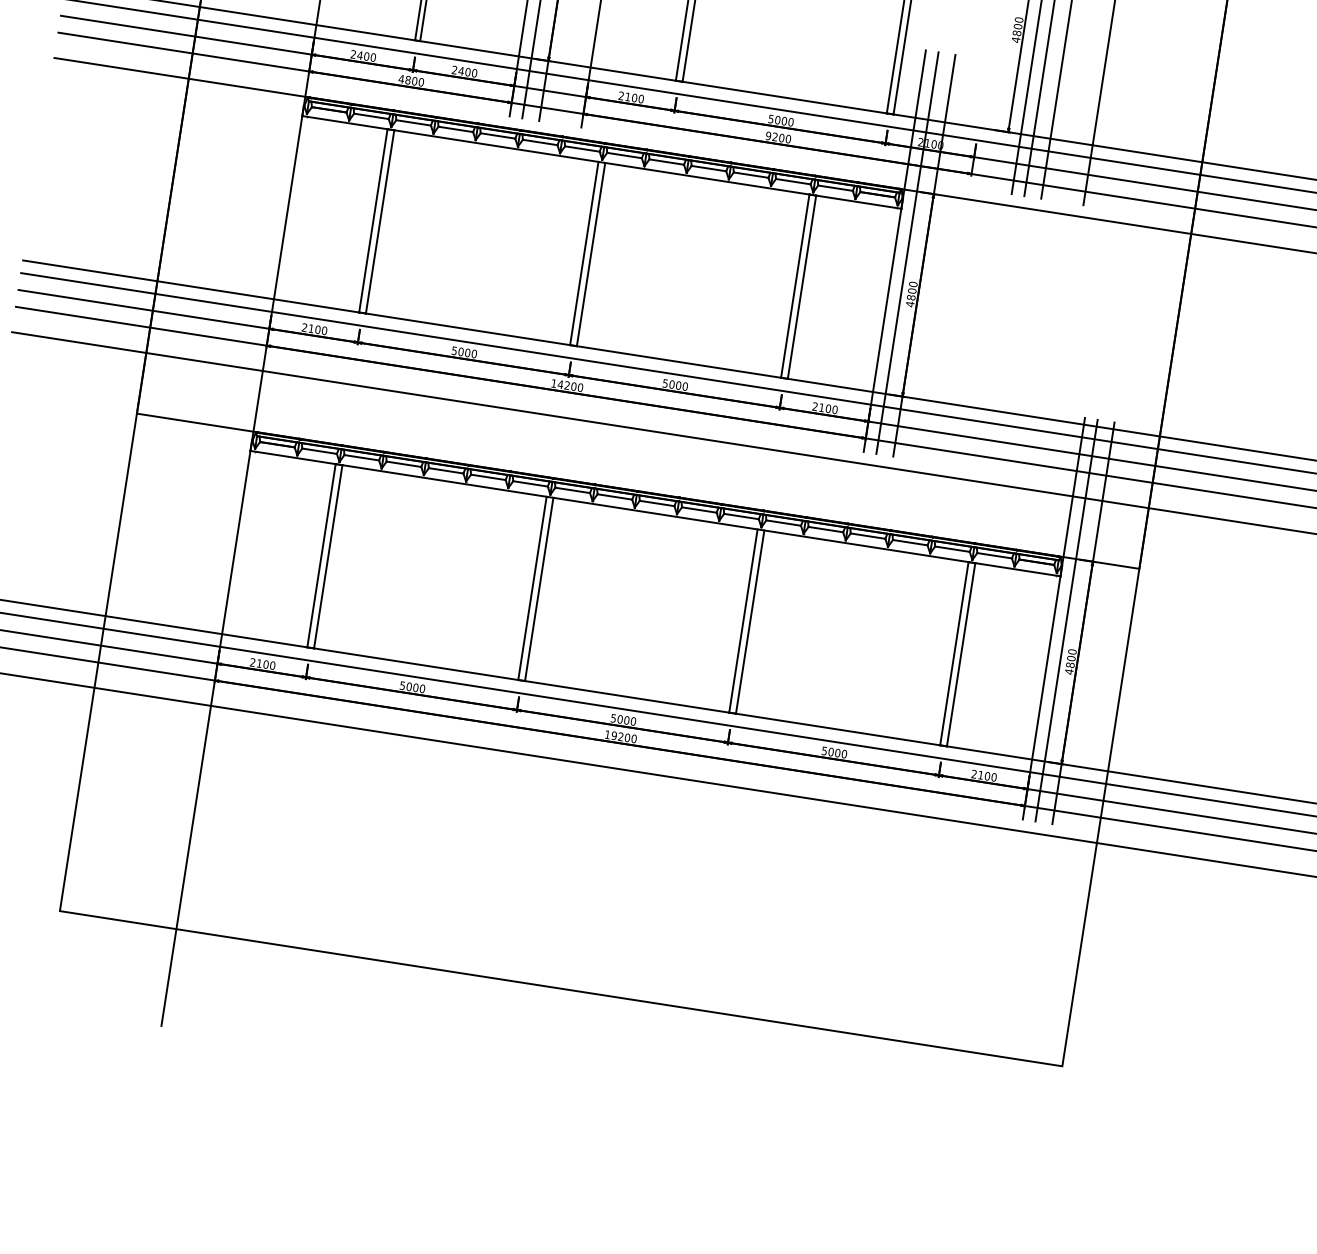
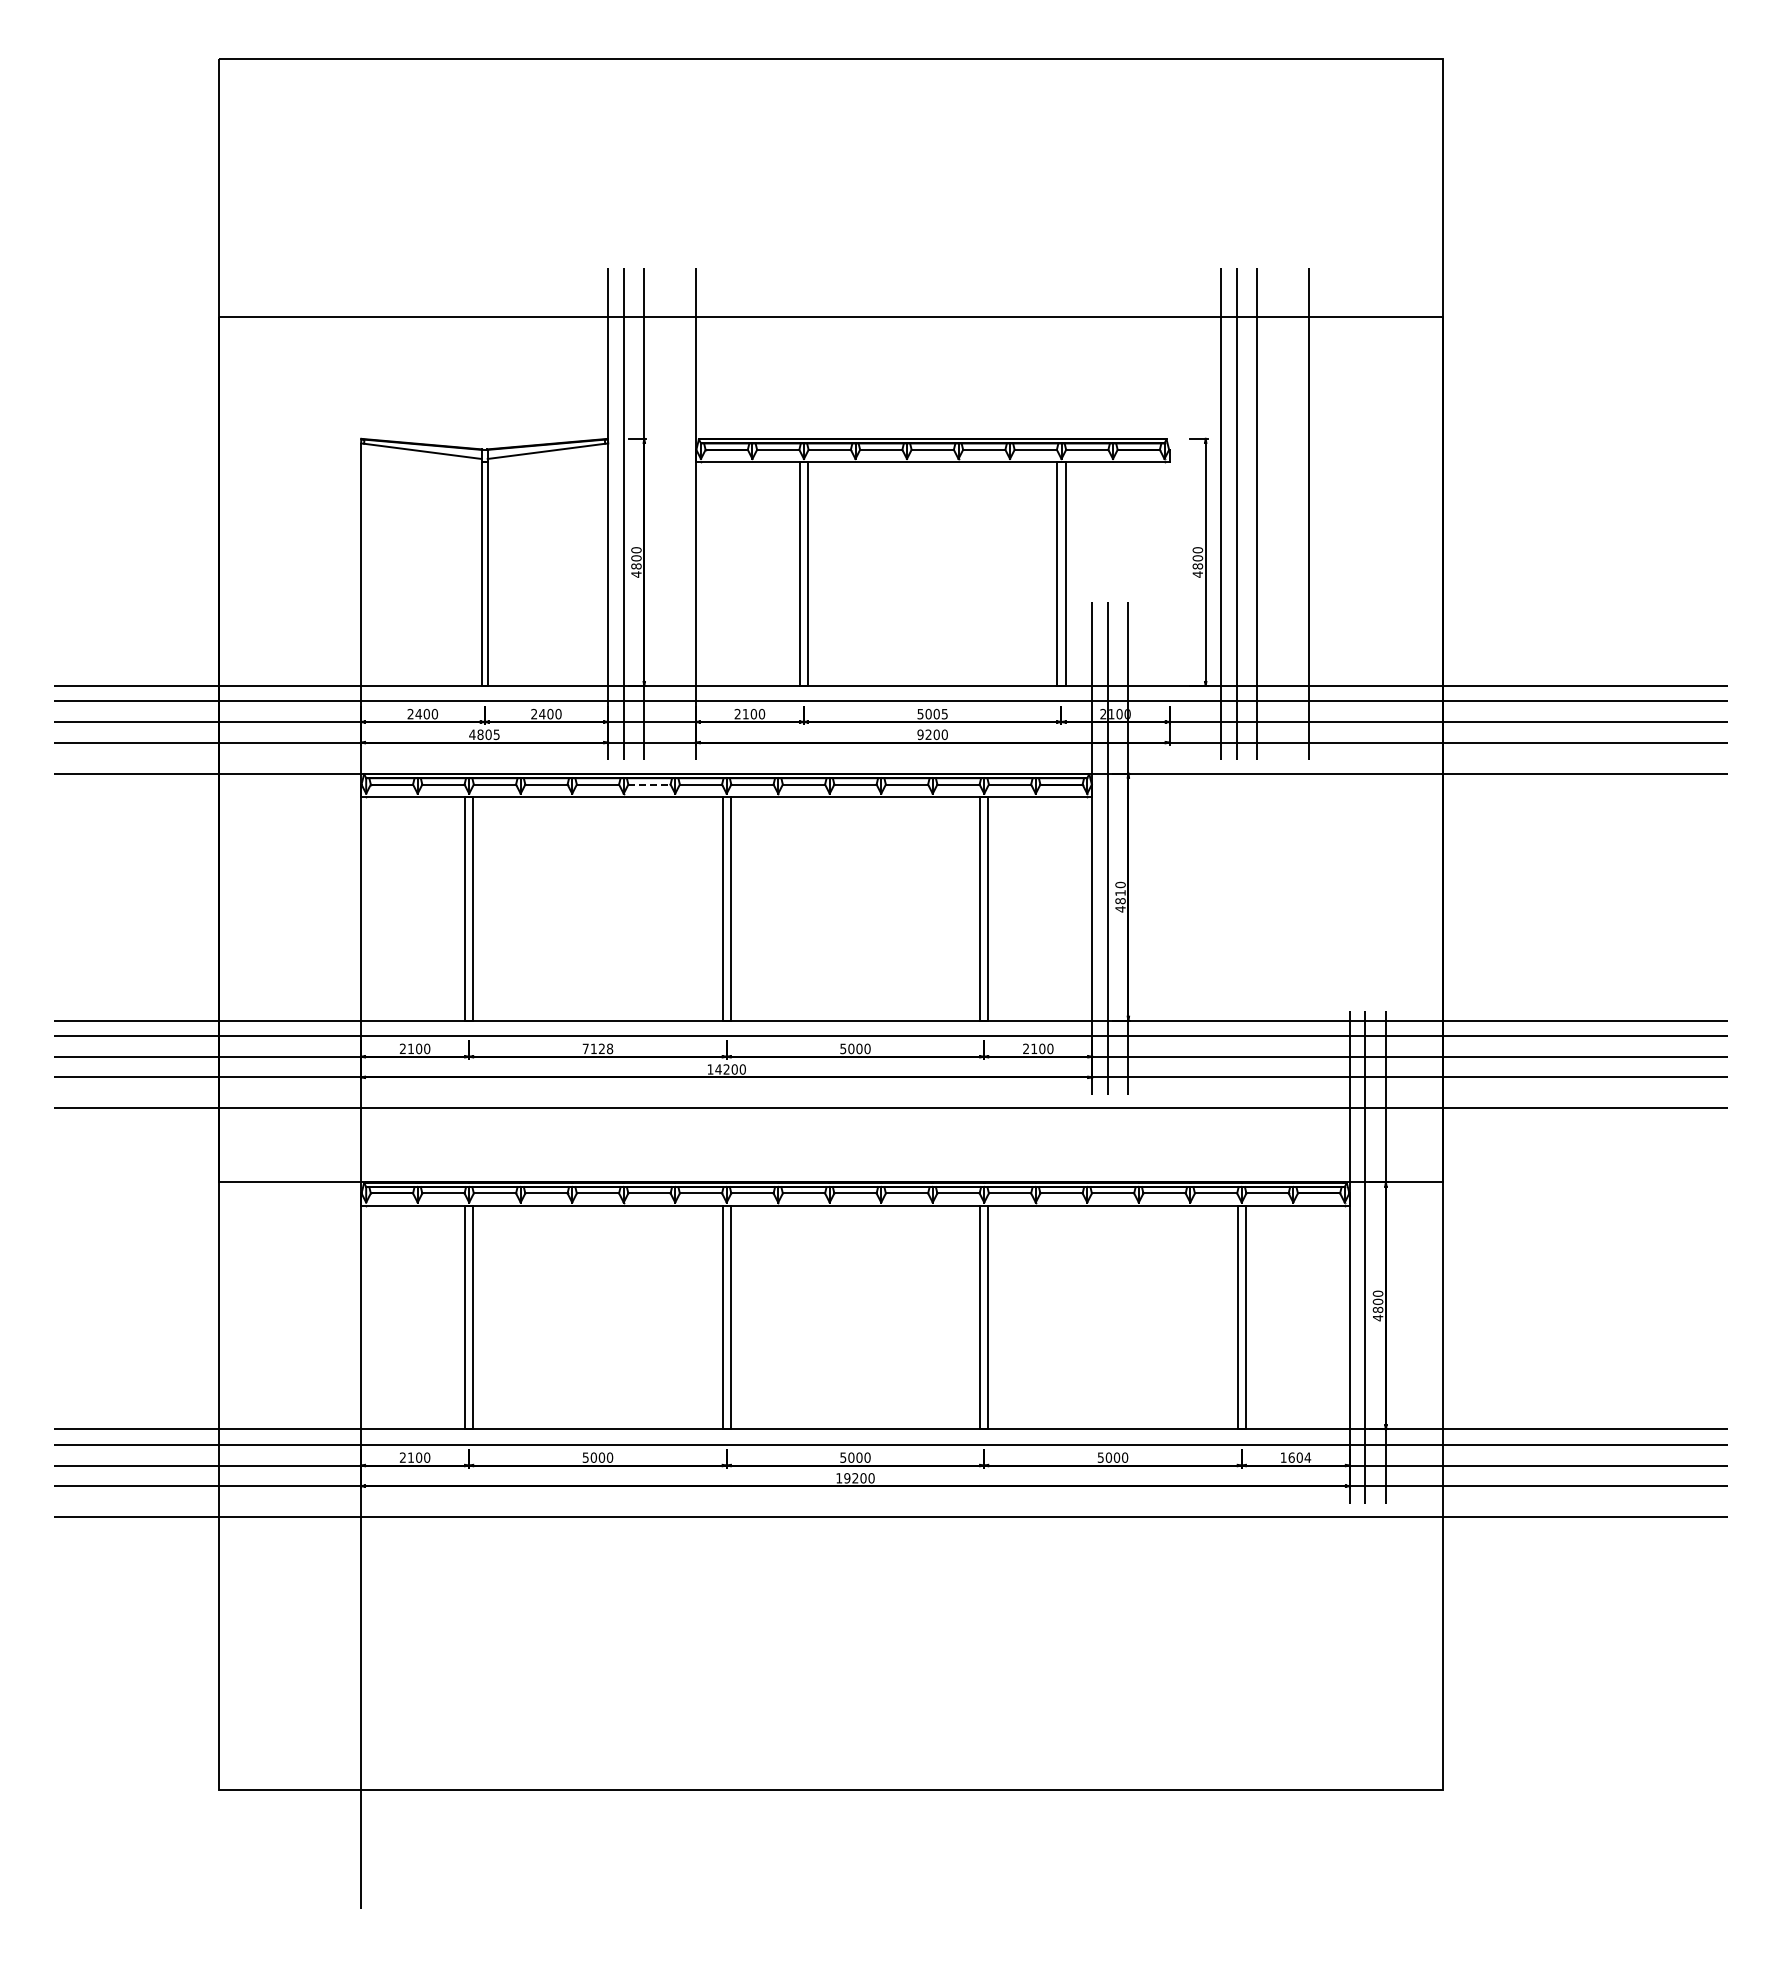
text: (421, 82) -> (496, 734), 4800 -> 4805
text: (790, 121) -> (944, 713), 5000 -> 5005
line: (540, 142) -> (649, 784), solid -> dashed
text: (912, 290) -> (1120, 892), 4800 -> 4810
text: (464, 352) -> (597, 1048), 5000 -> 7128
text: (984, 775) -> (1295, 1457), 2100 -> 1604

